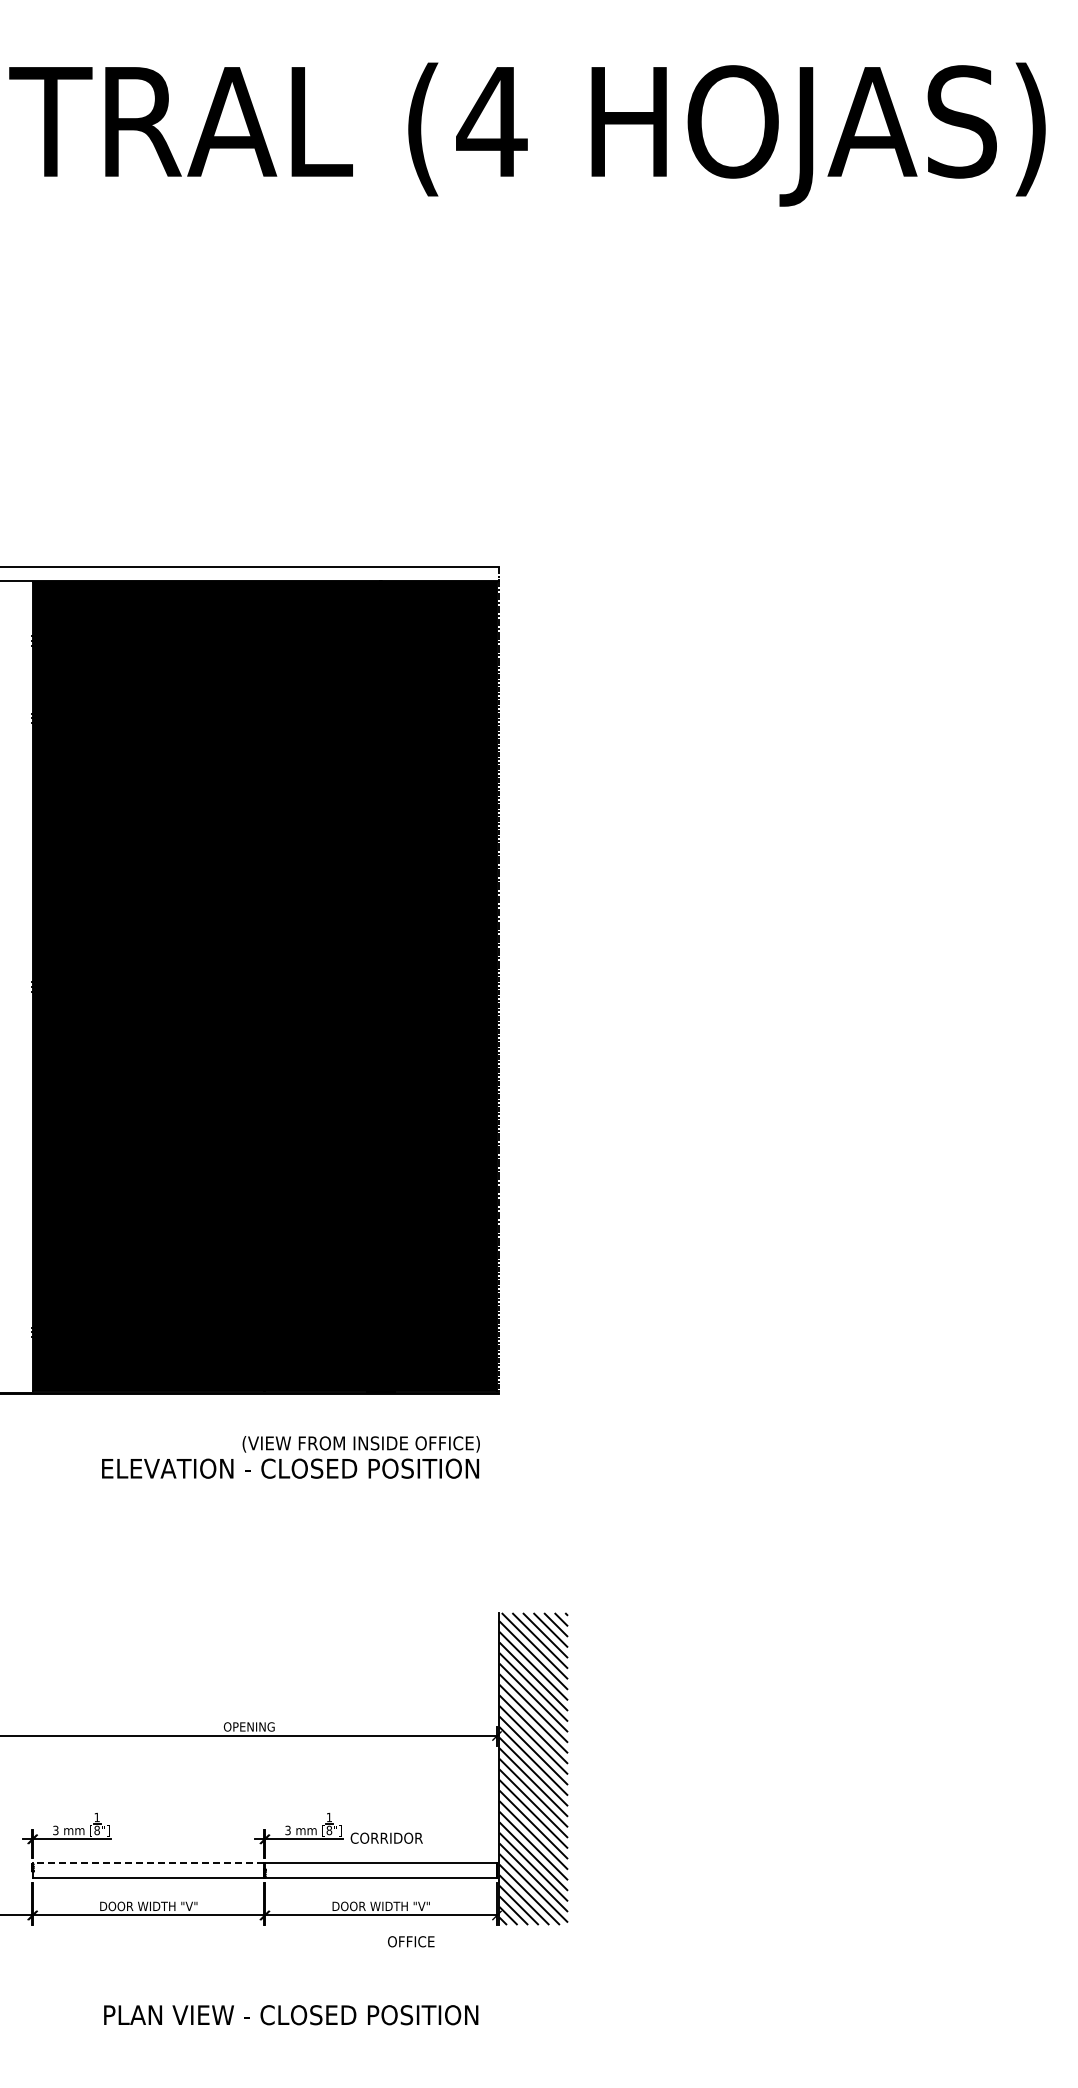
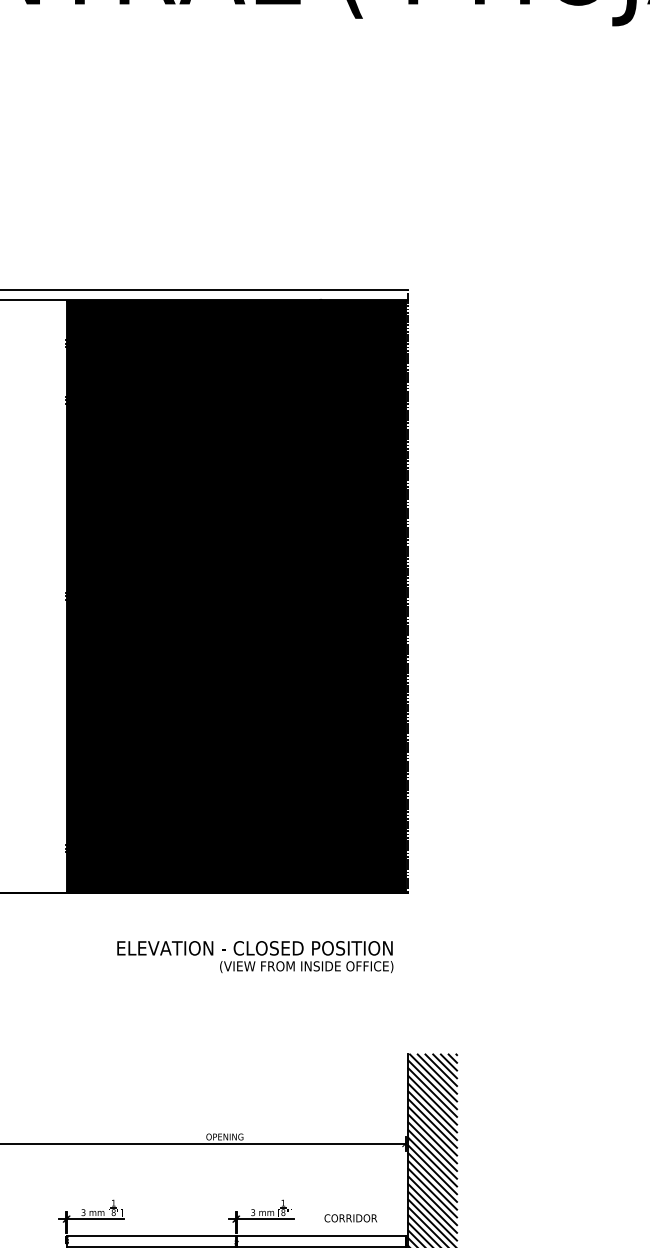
text: (360, 1444) -> (306, 967), moved
text: (386, 1837) -> (350, 1217), moved
line: (148, 1862) -> (151, 1236), dashed -> solid

